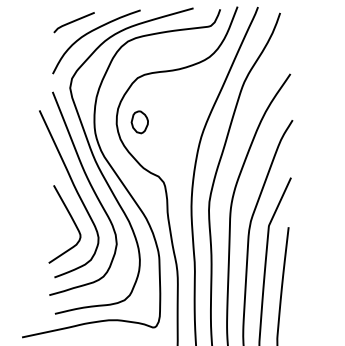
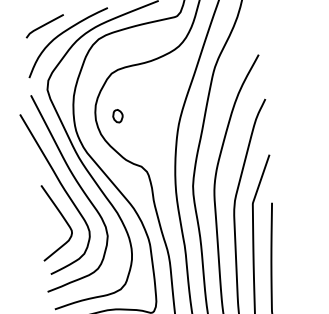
part: (139, 122) -> (117, 116), size x0.6

